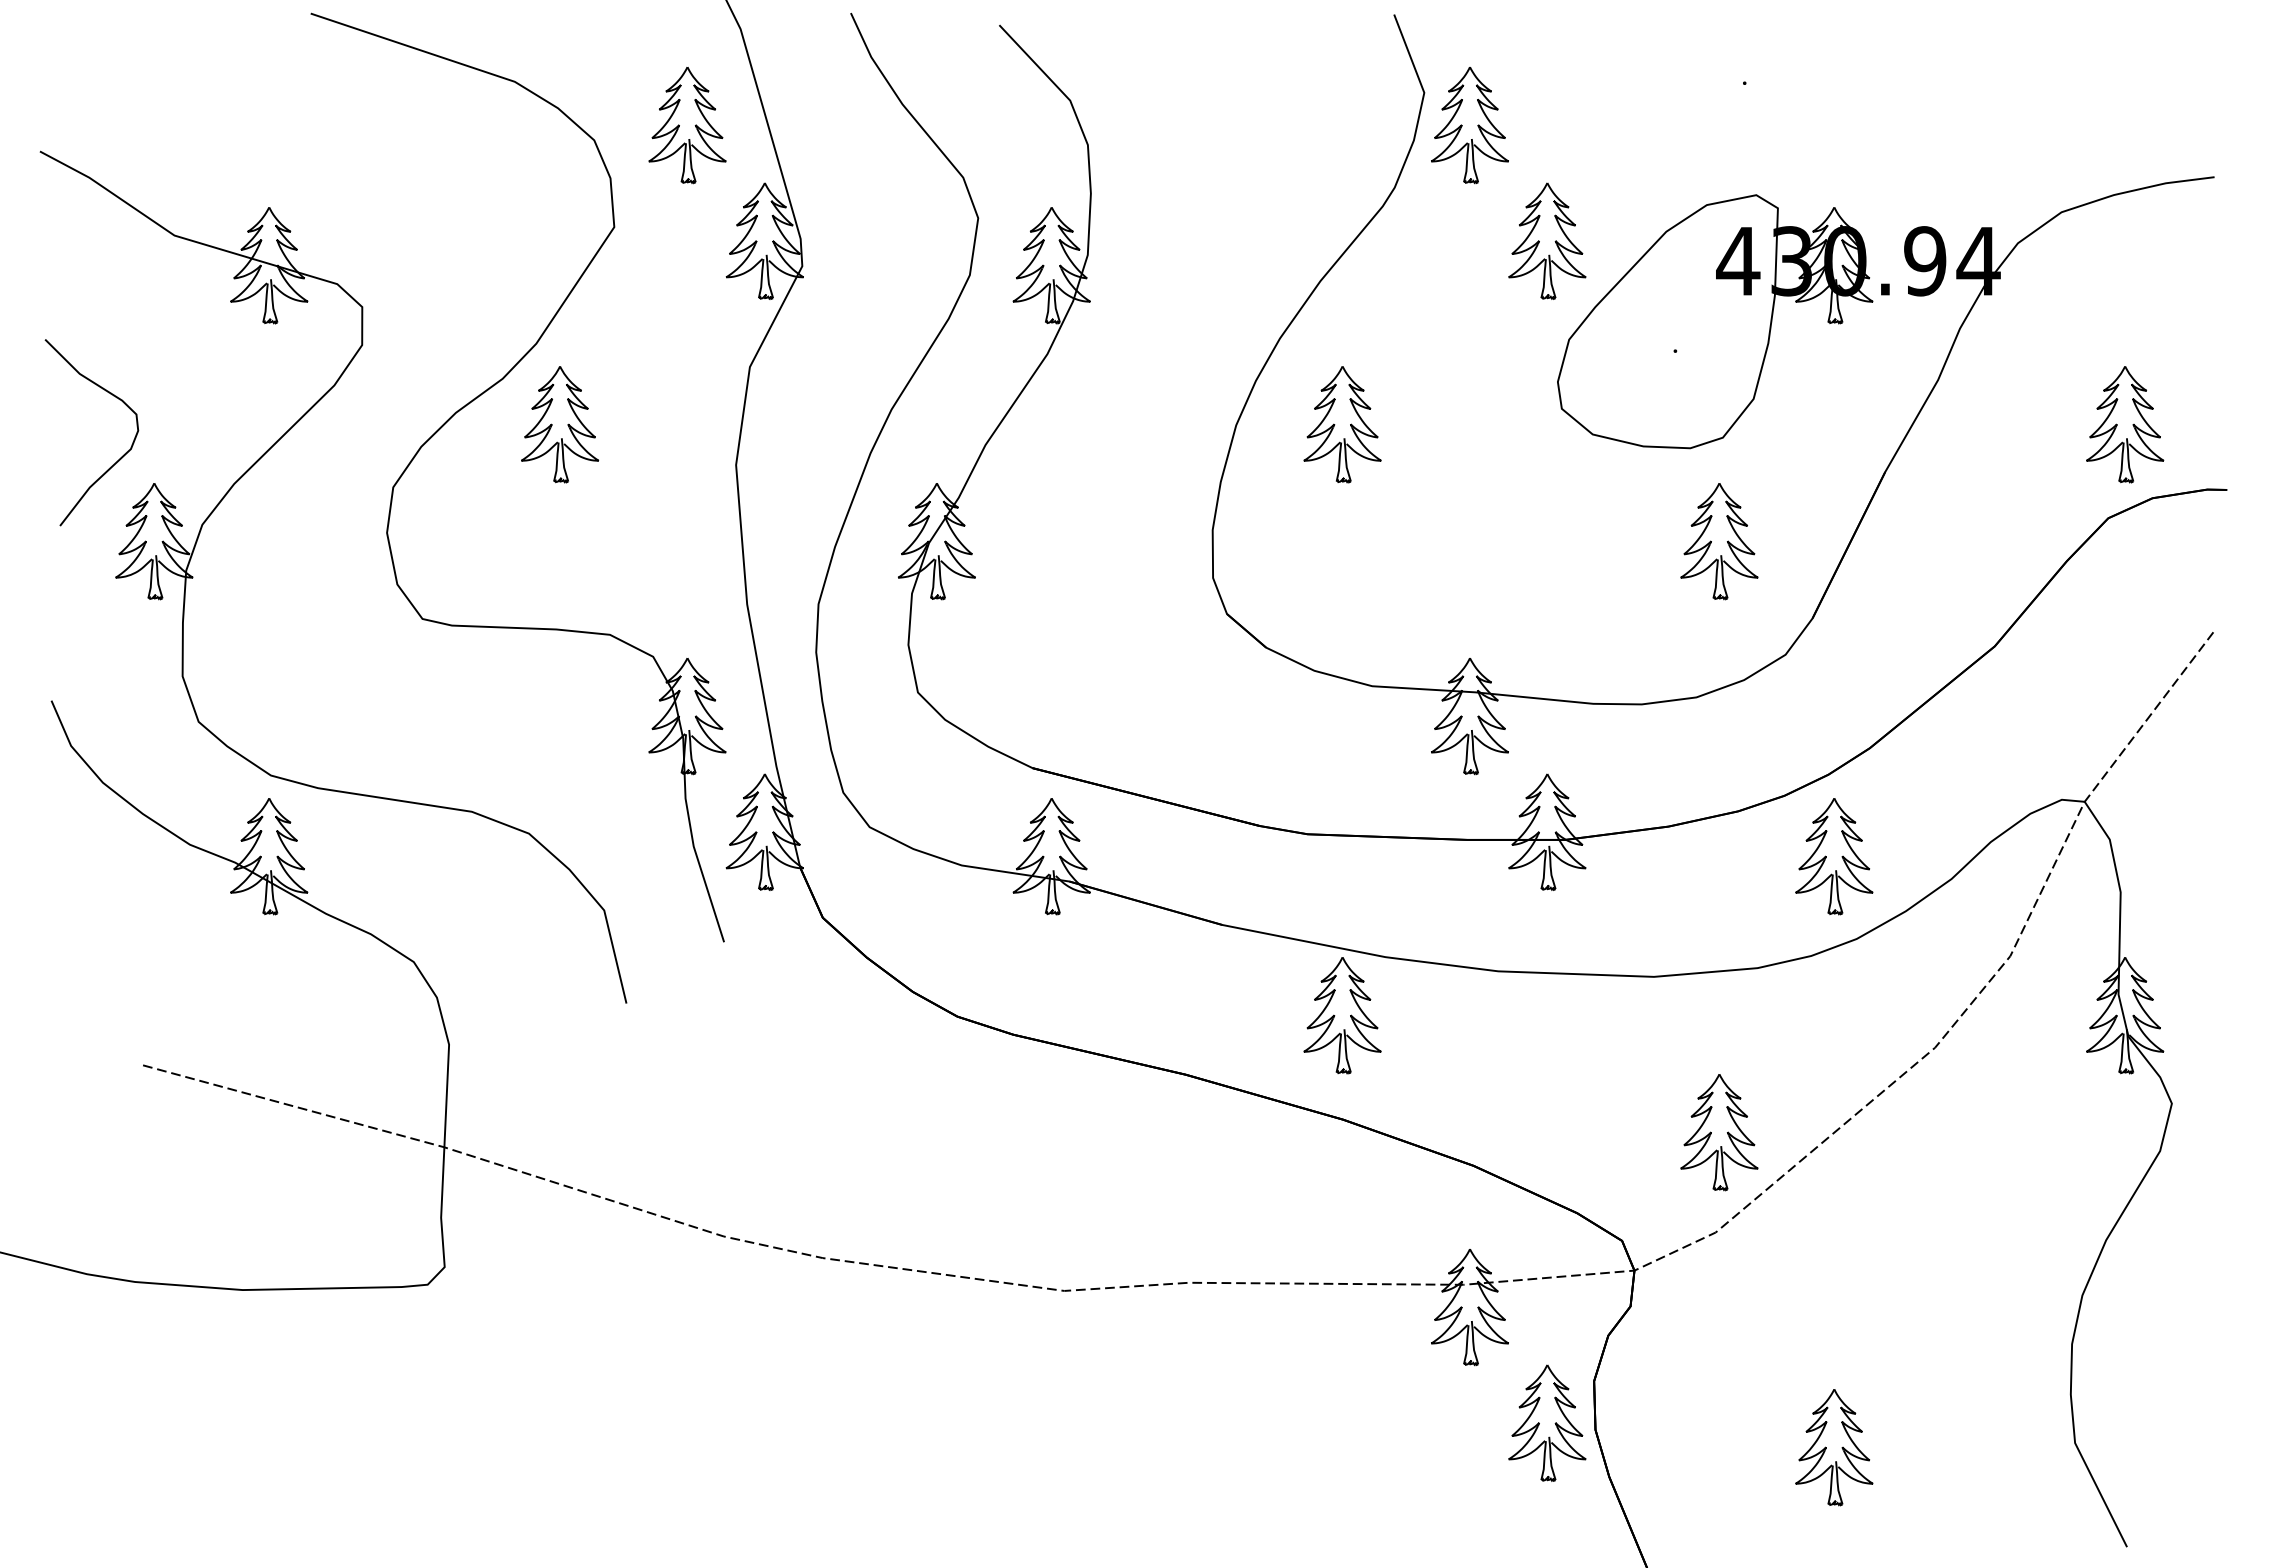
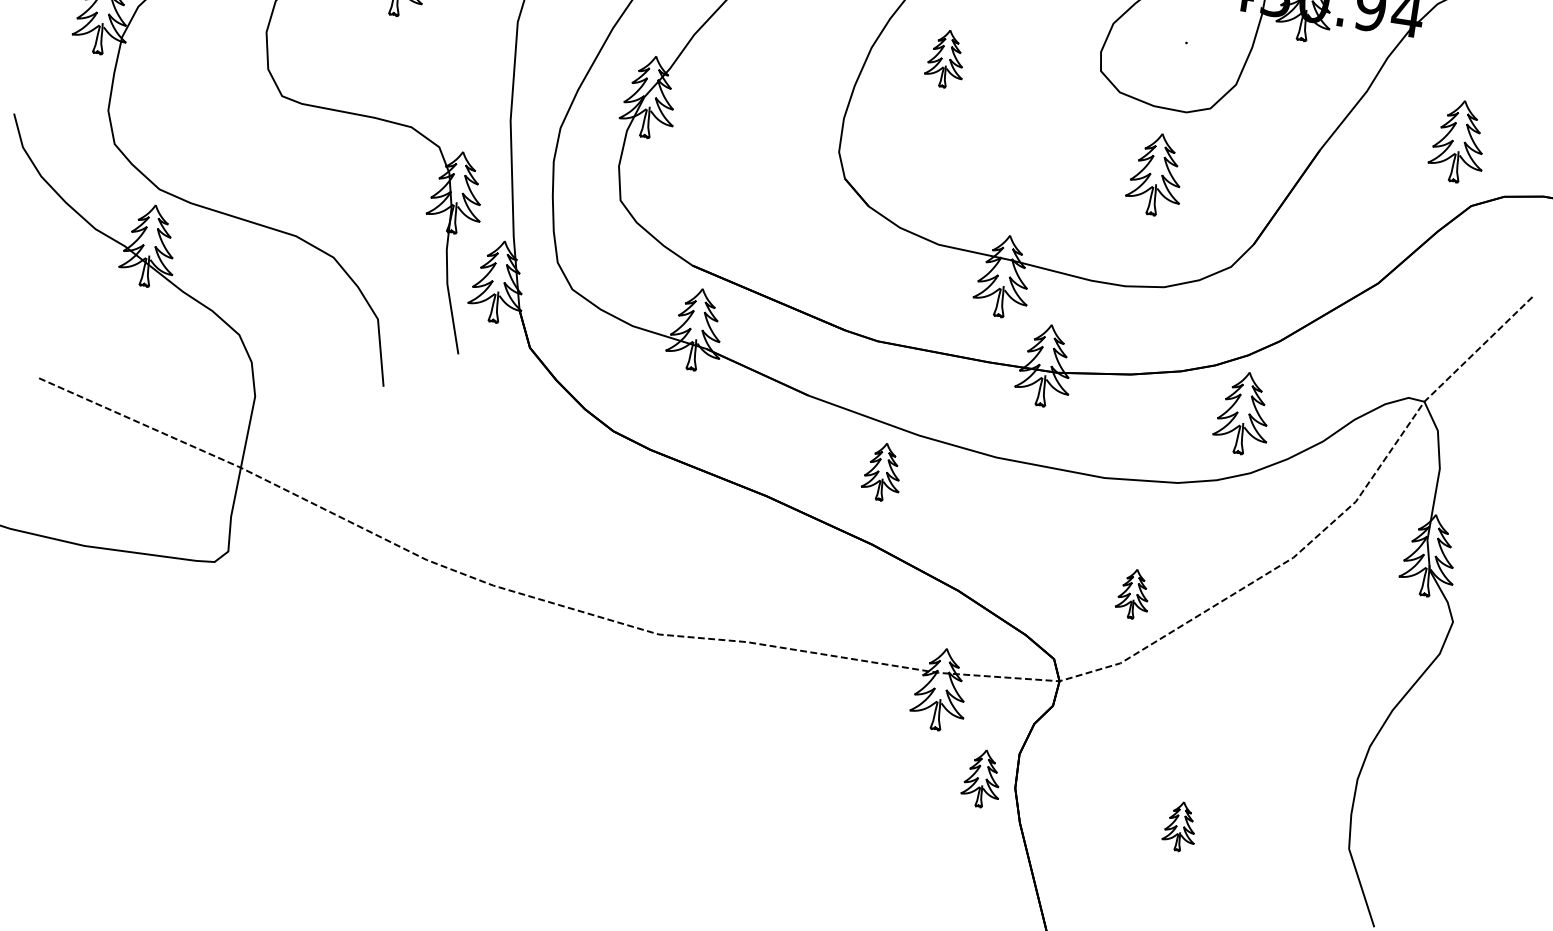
part: (1342, 424) -> (945, 58), size x0.7
part: (2125, 424) -> (1459, 141), moved
part: (1719, 541) -> (1156, 174), moved
part: (1342, 1015) -> (882, 471), size x0.7
part: (1719, 1132) -> (1133, 593), size x0.6
part: (1547, 1422) -> (982, 778), size x0.7
part: (1834, 1447) -> (1180, 826), size x0.6

